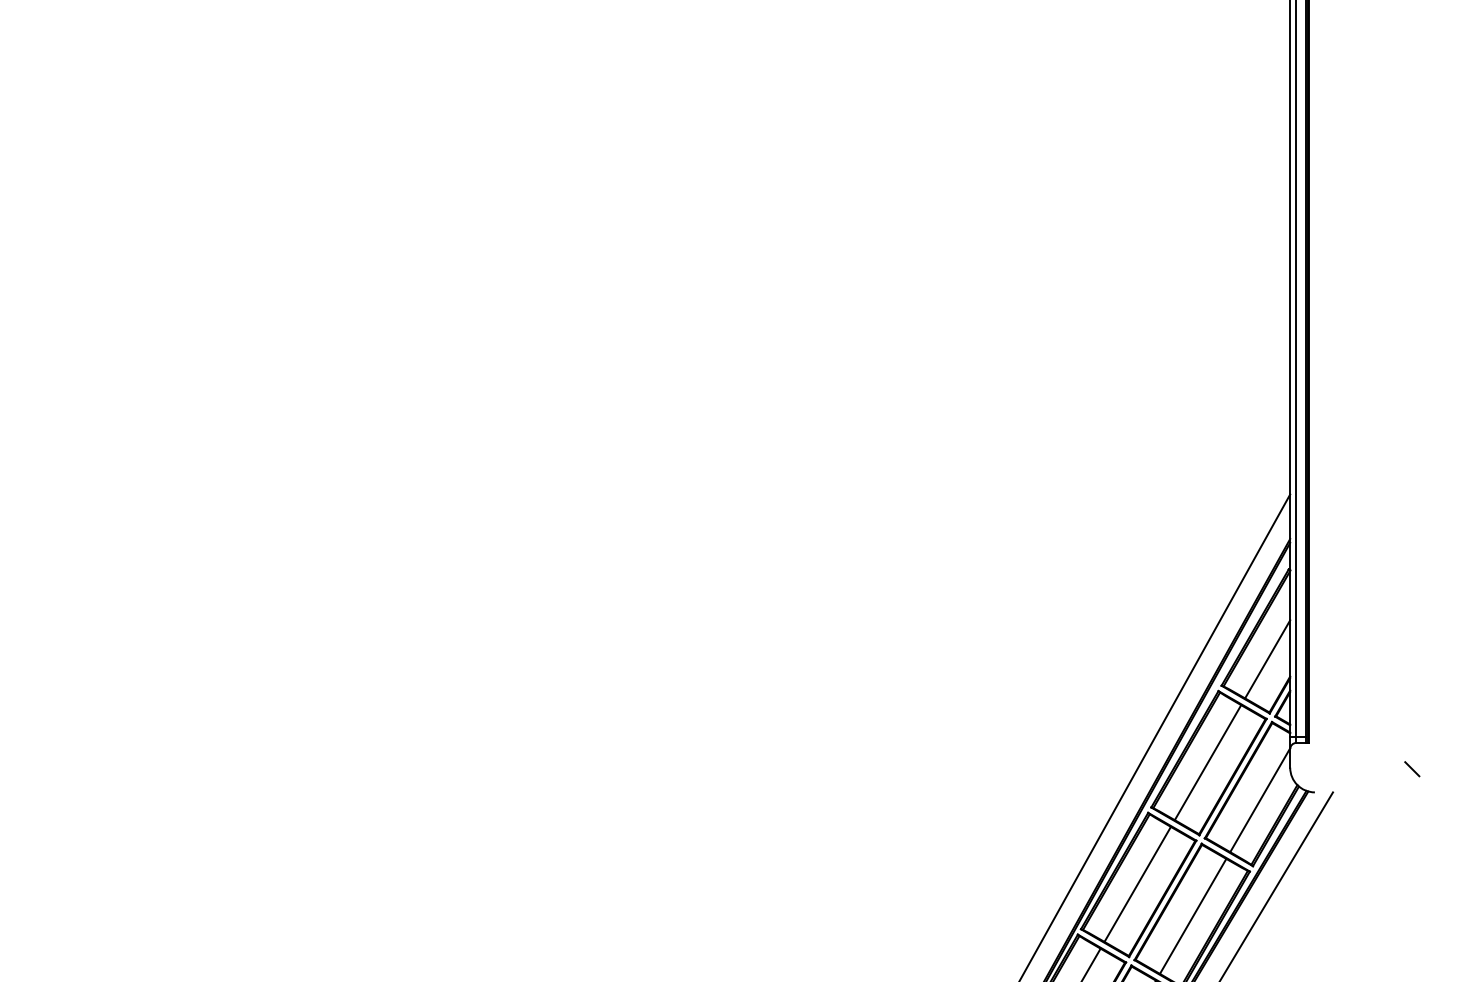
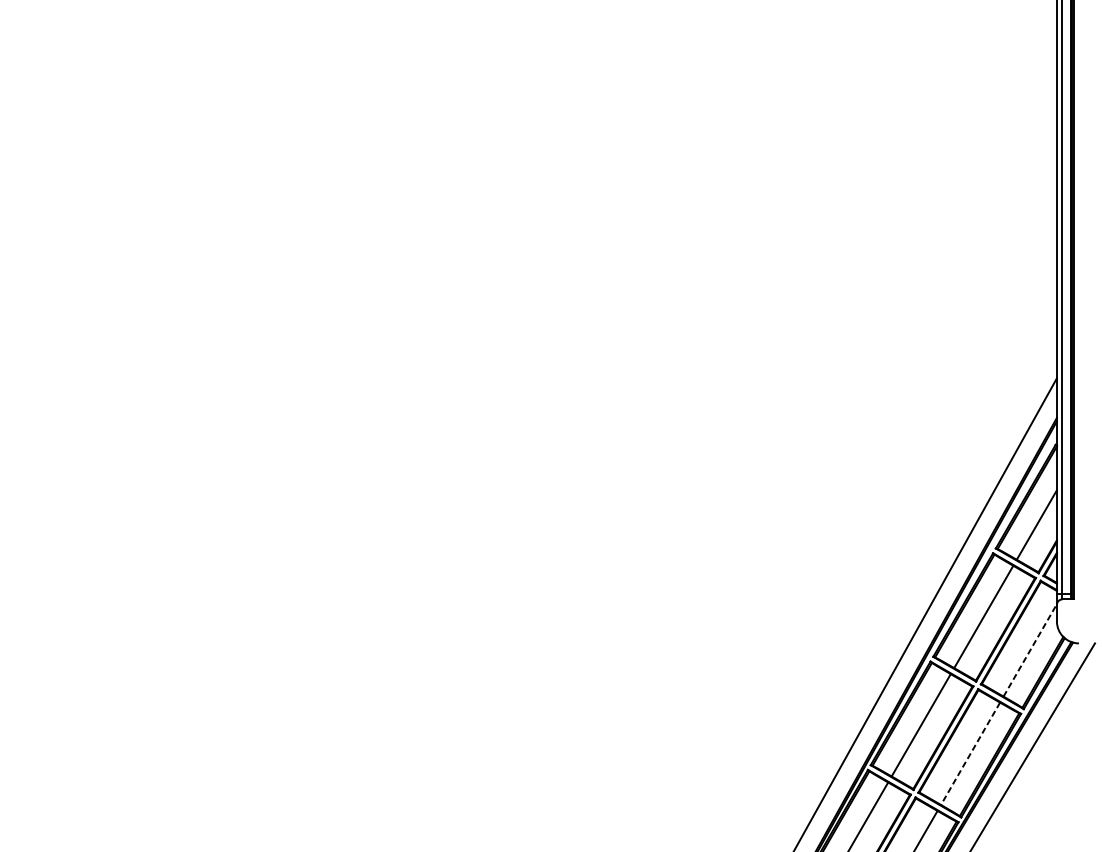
line: (1260, 800) -> (1030, 650), solid -> dashed
line: (1192, 916) -> (969, 753), solid -> dashed

